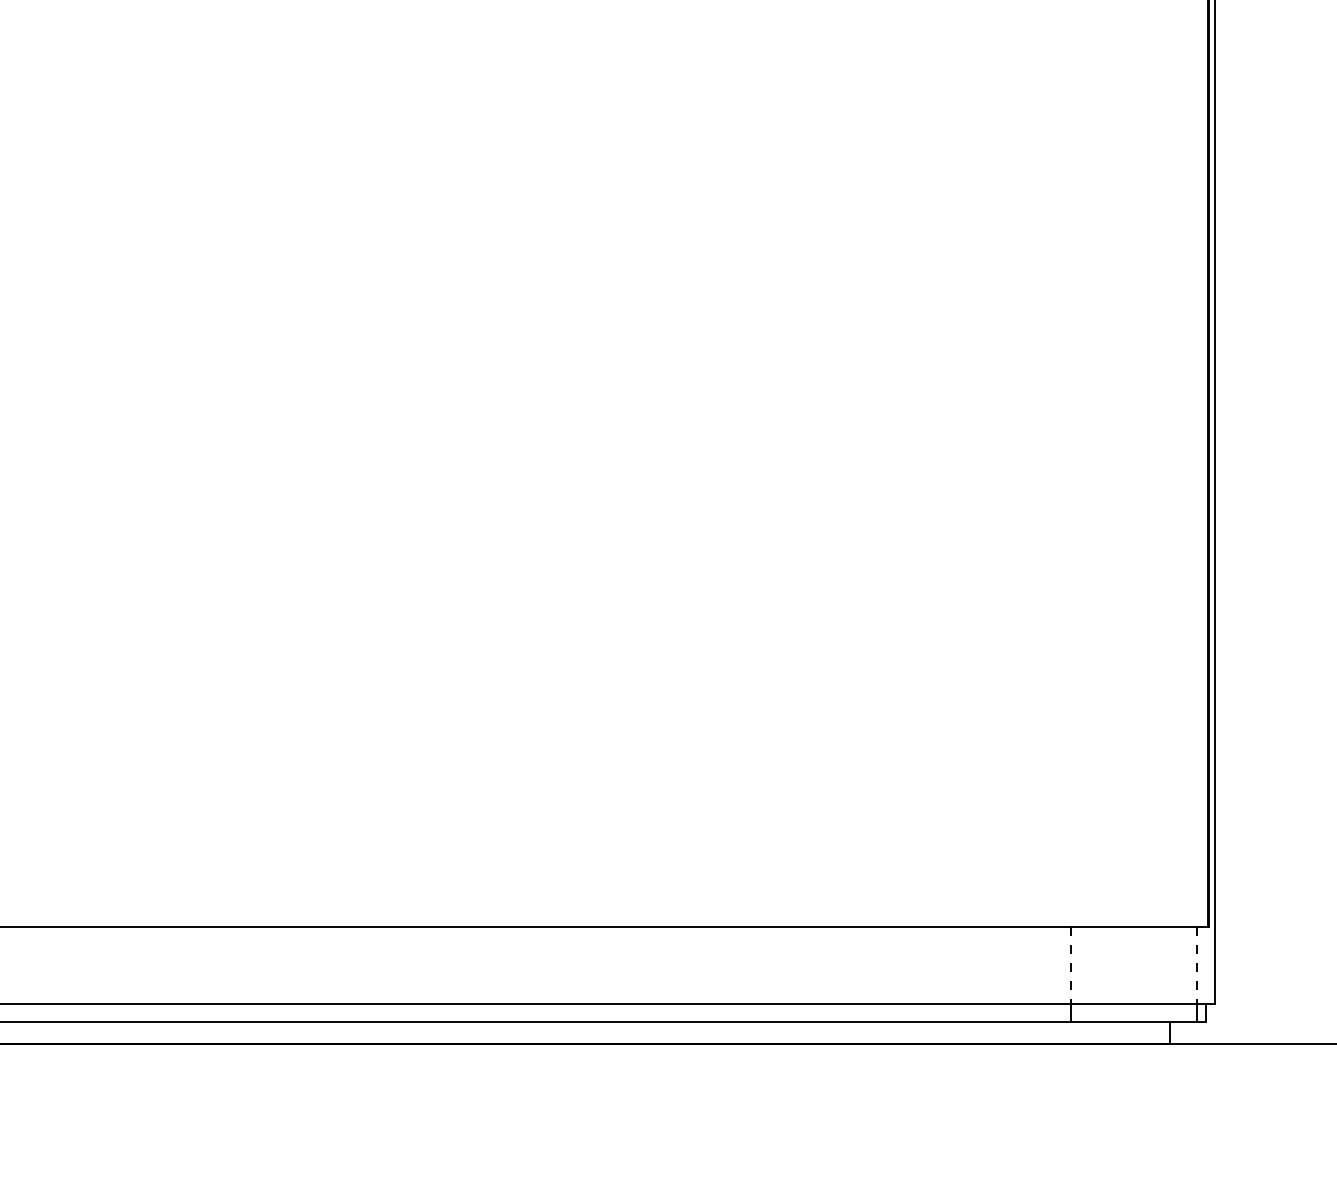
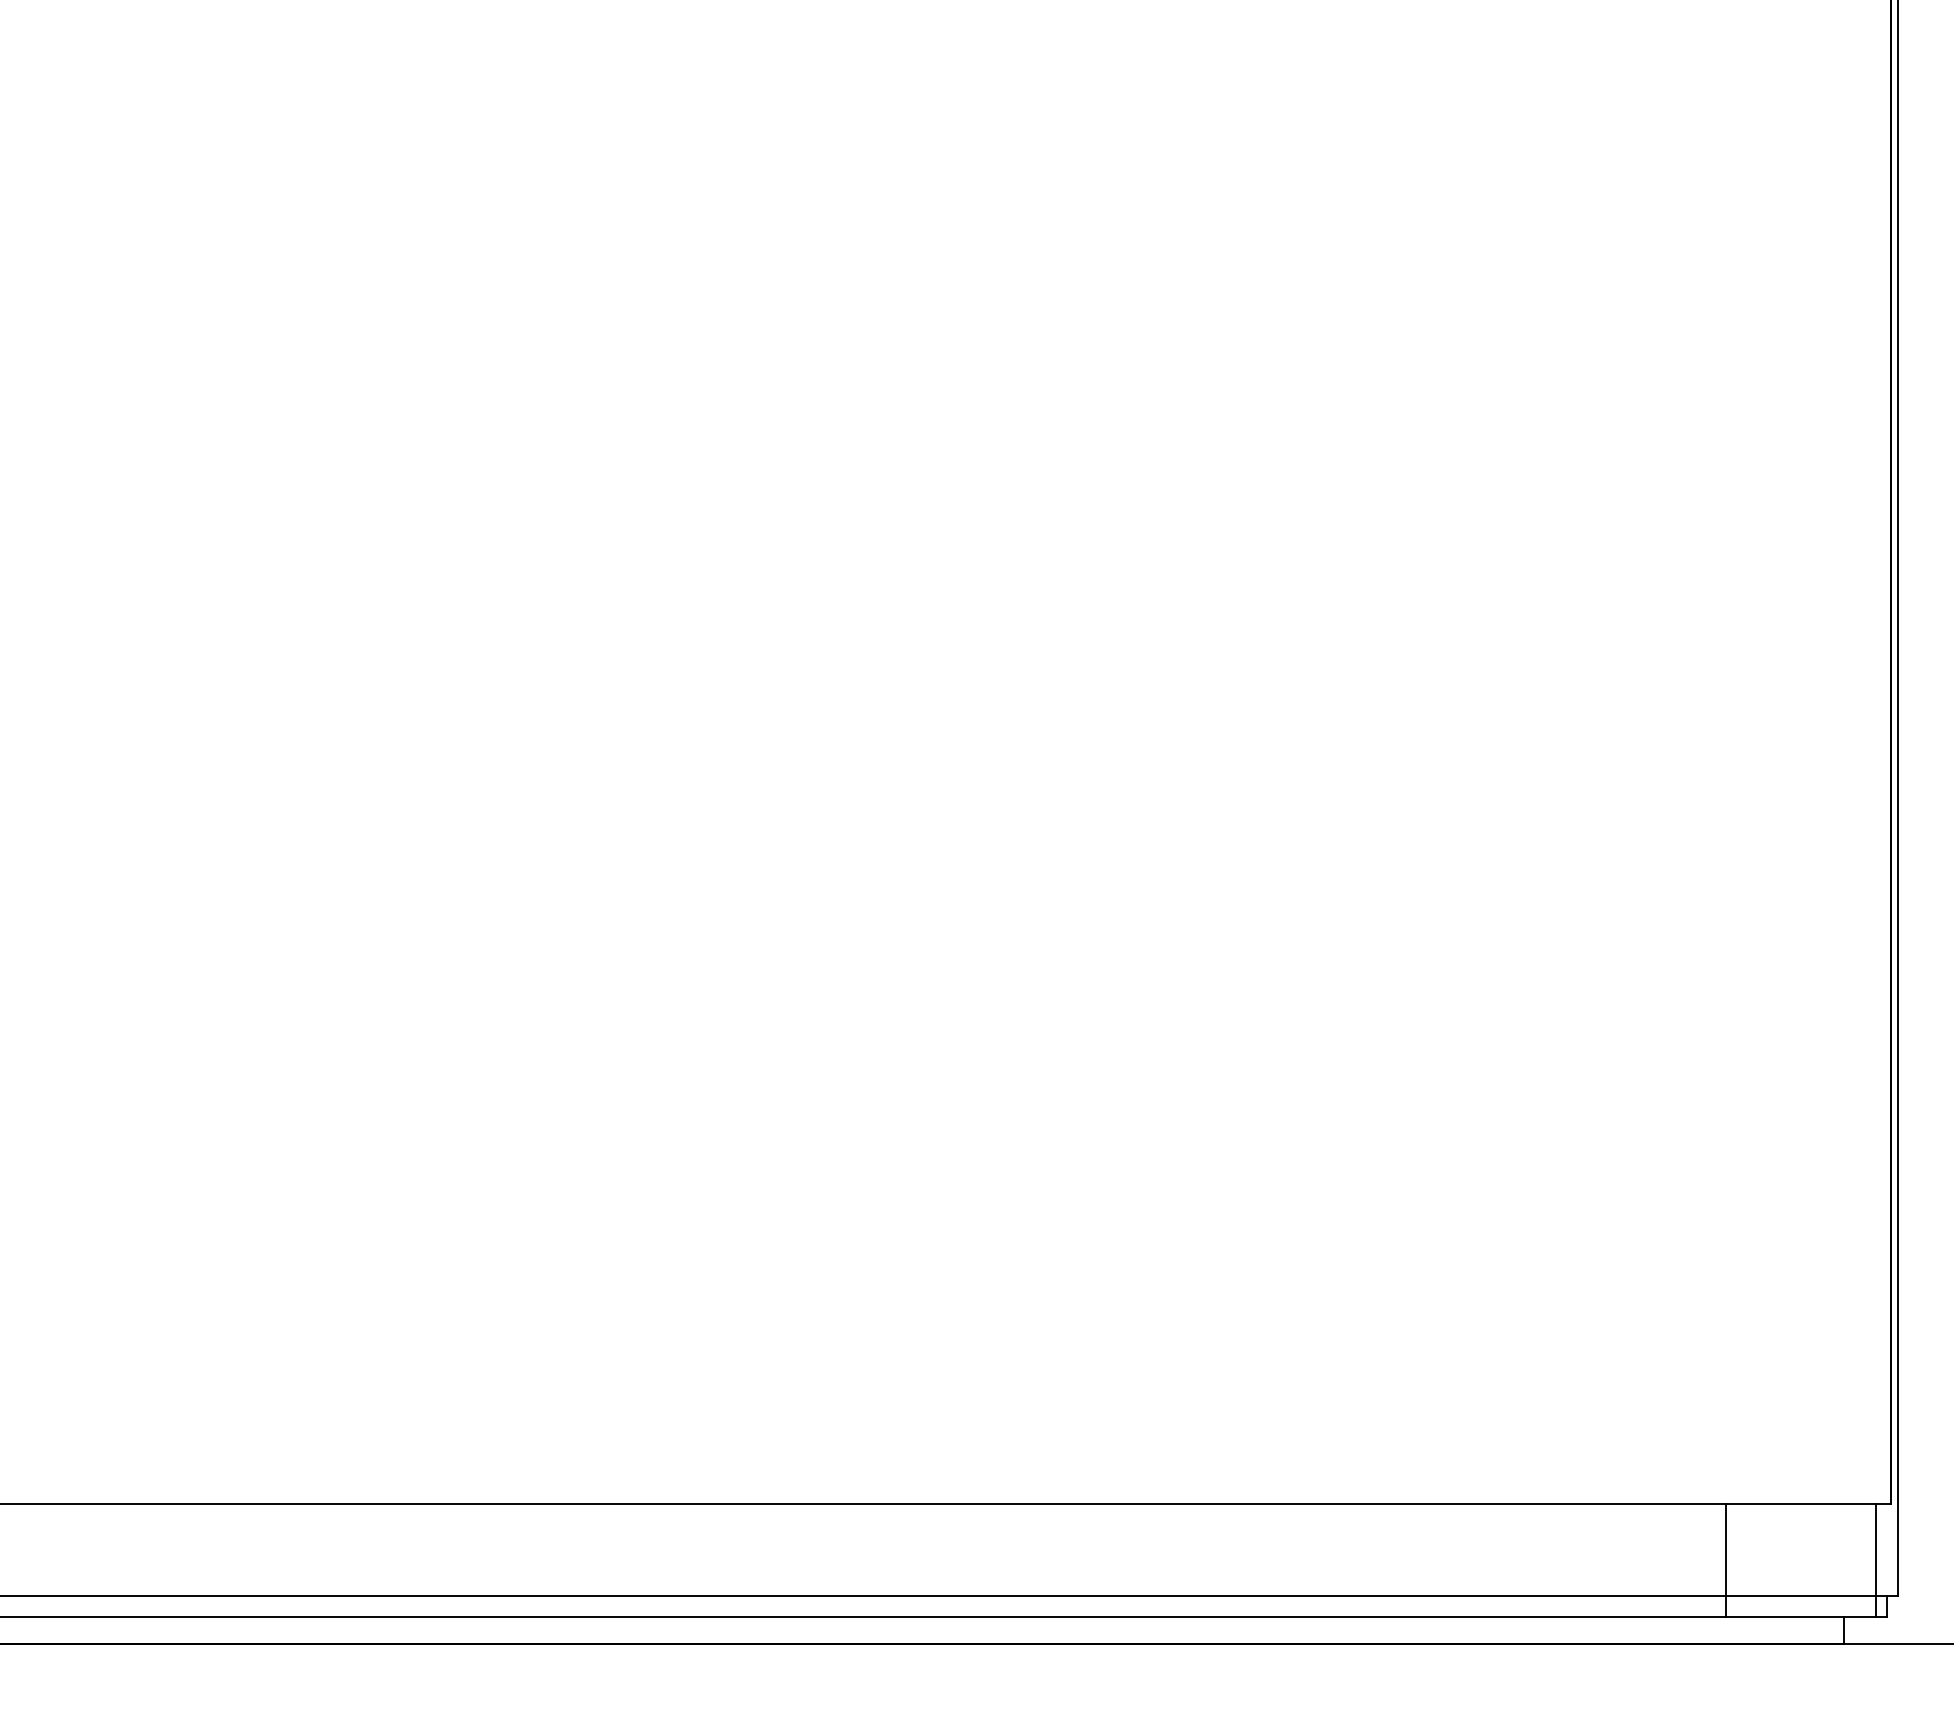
line: (1070, 966) -> (1725, 1550), dashed -> solid
line: (1196, 966) -> (1876, 1550), dashed -> solid

